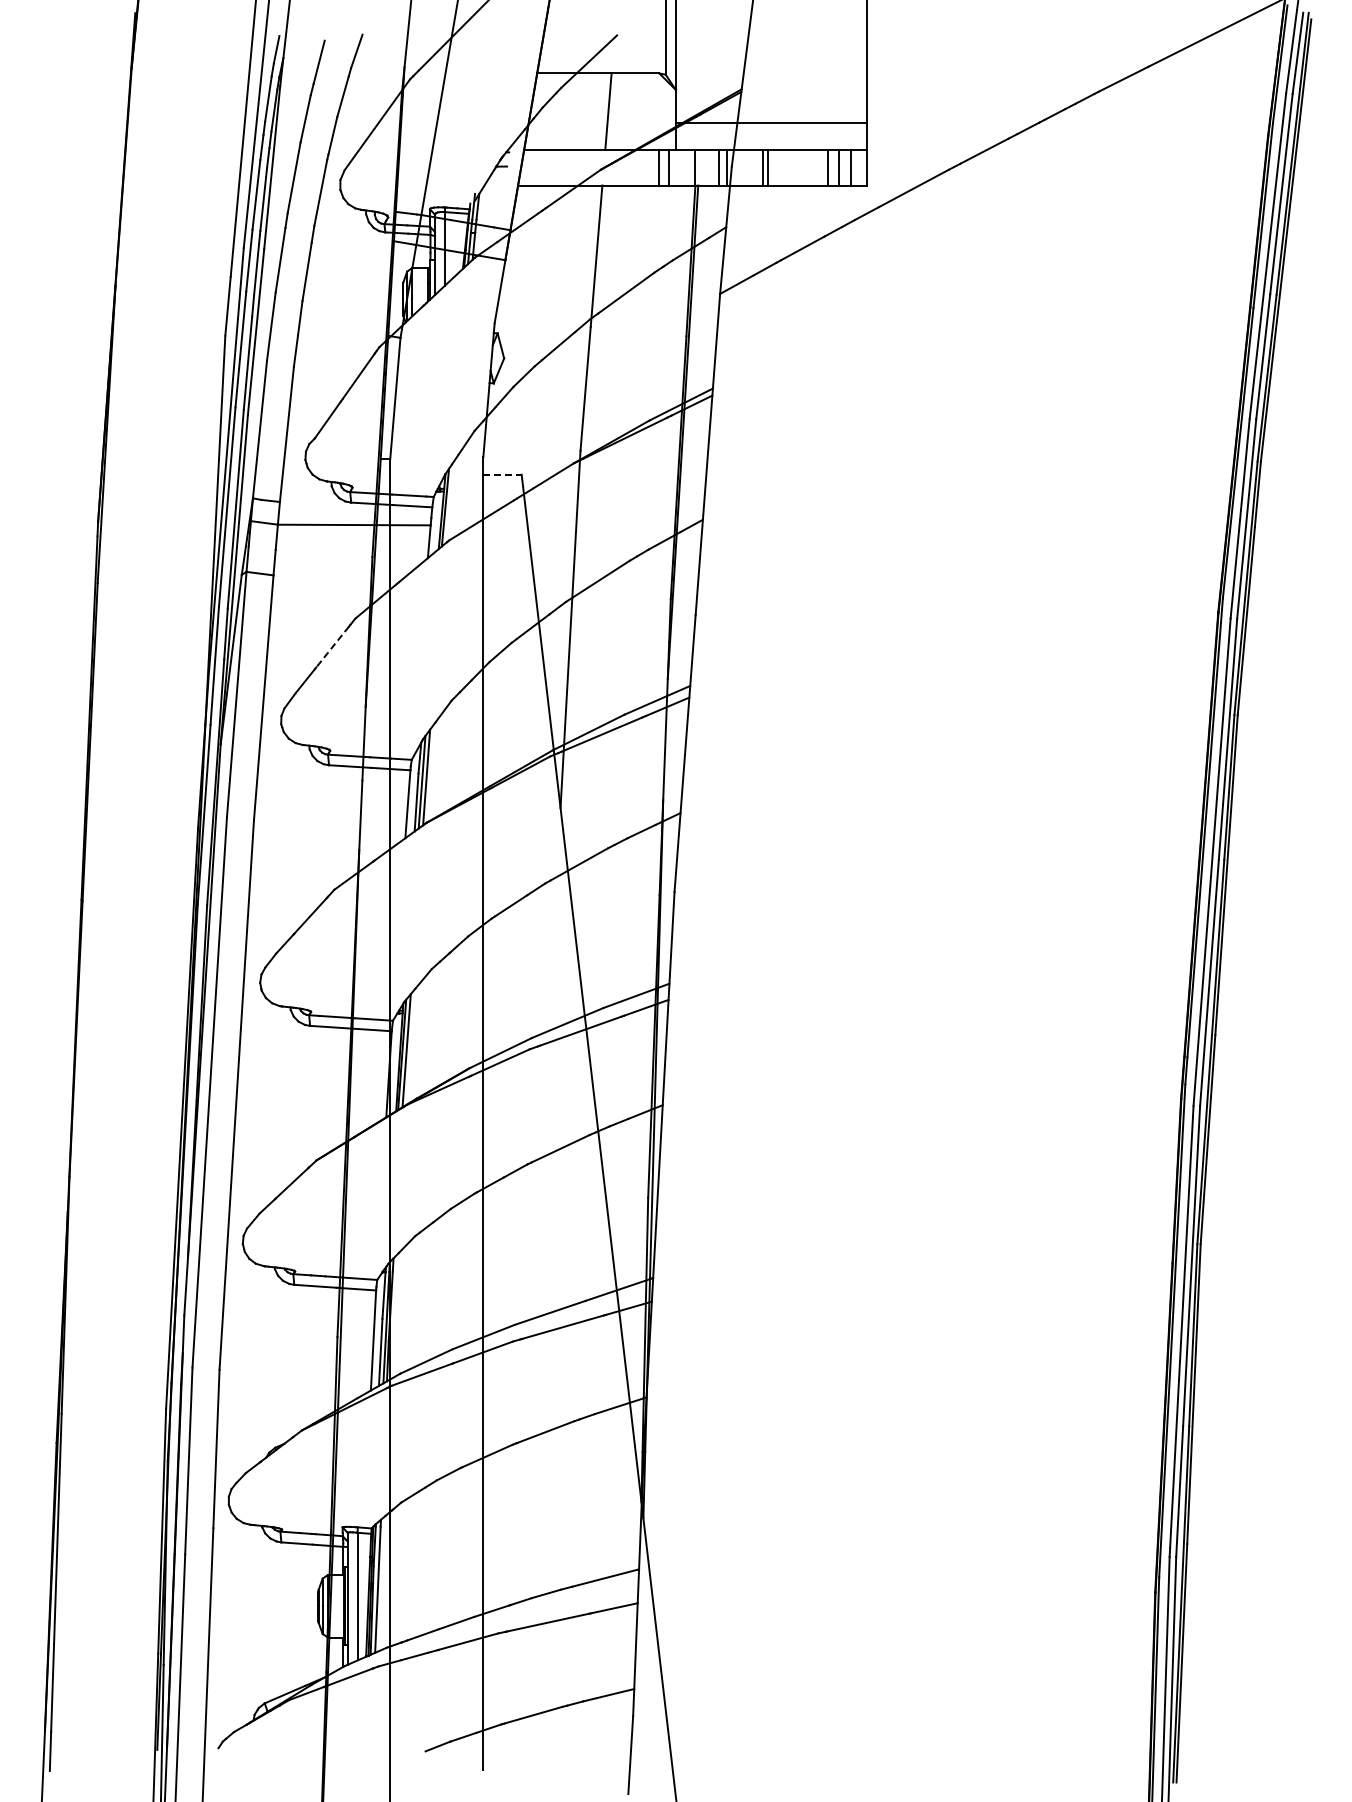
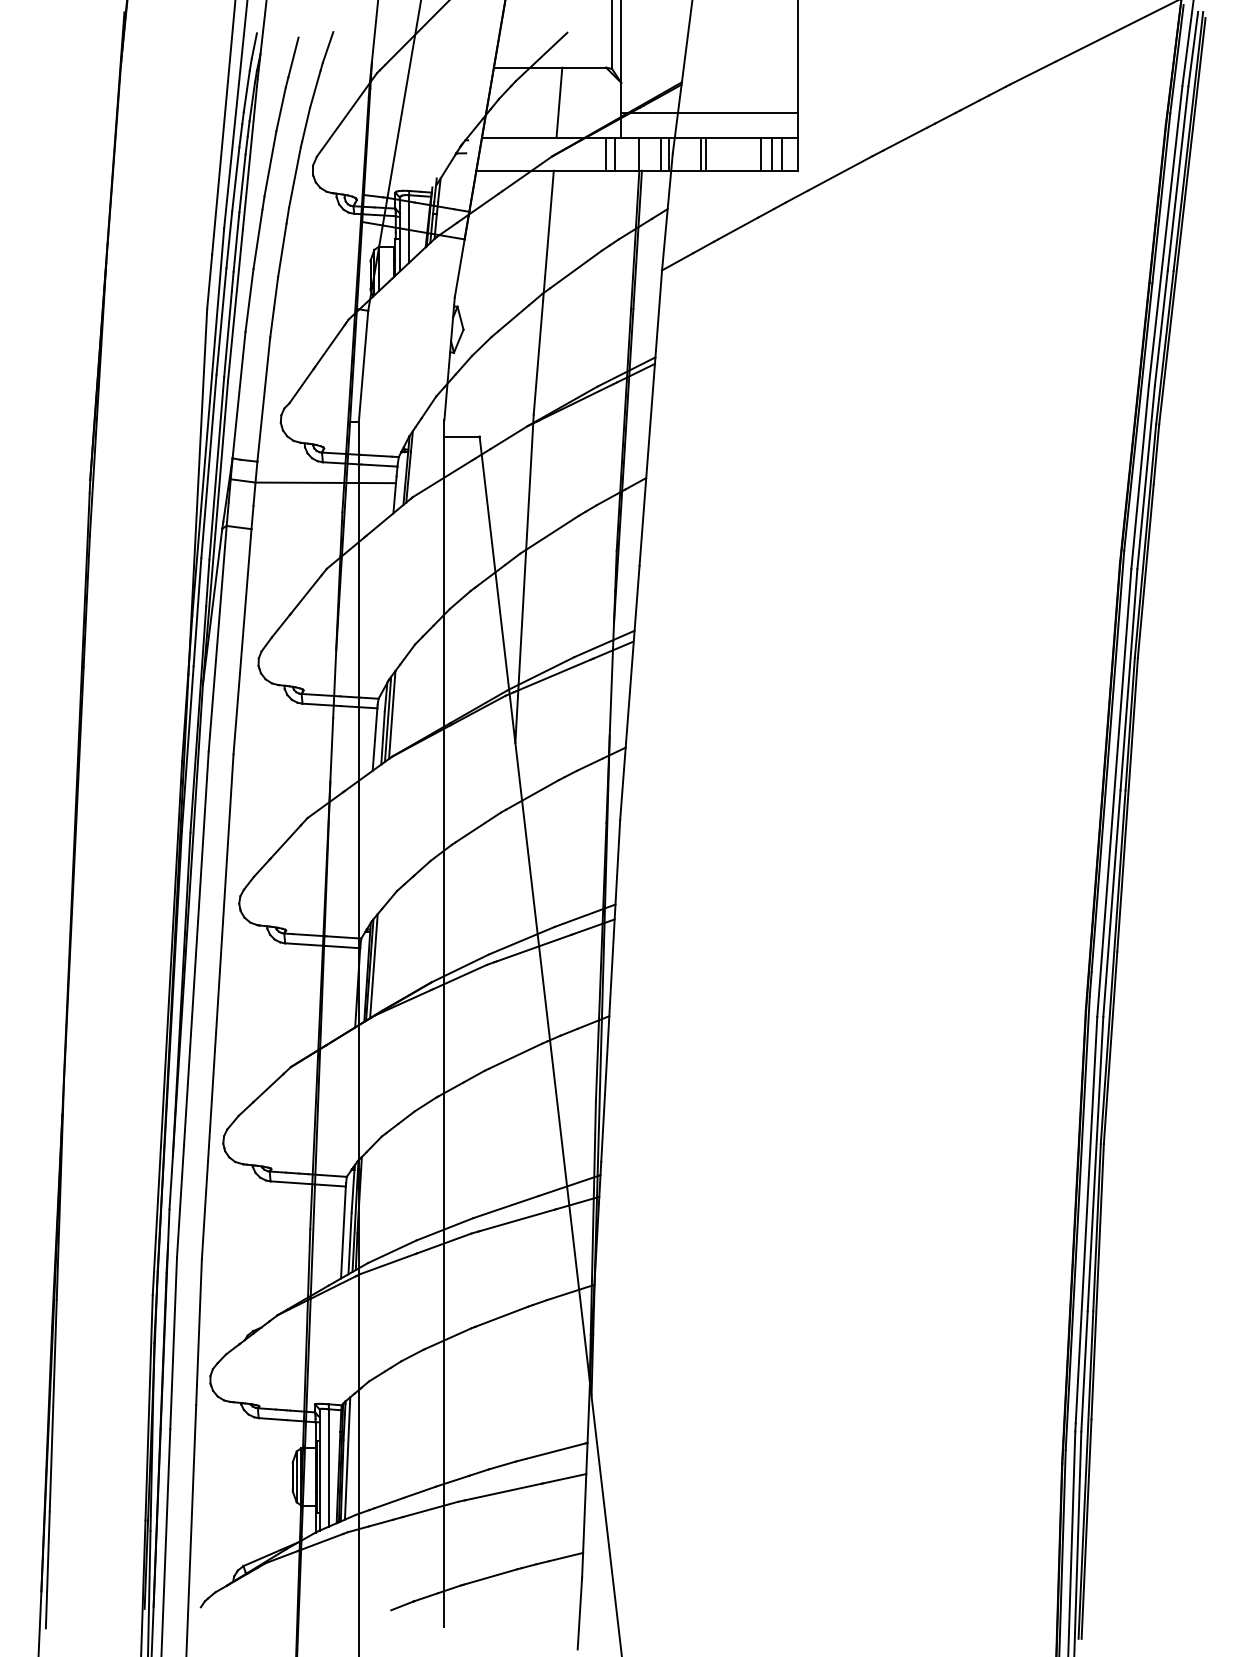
line: (503, 474) -> (462, 436), dashed -> solid
line: (332, 647) -> (305, 595), dashed -> solid

